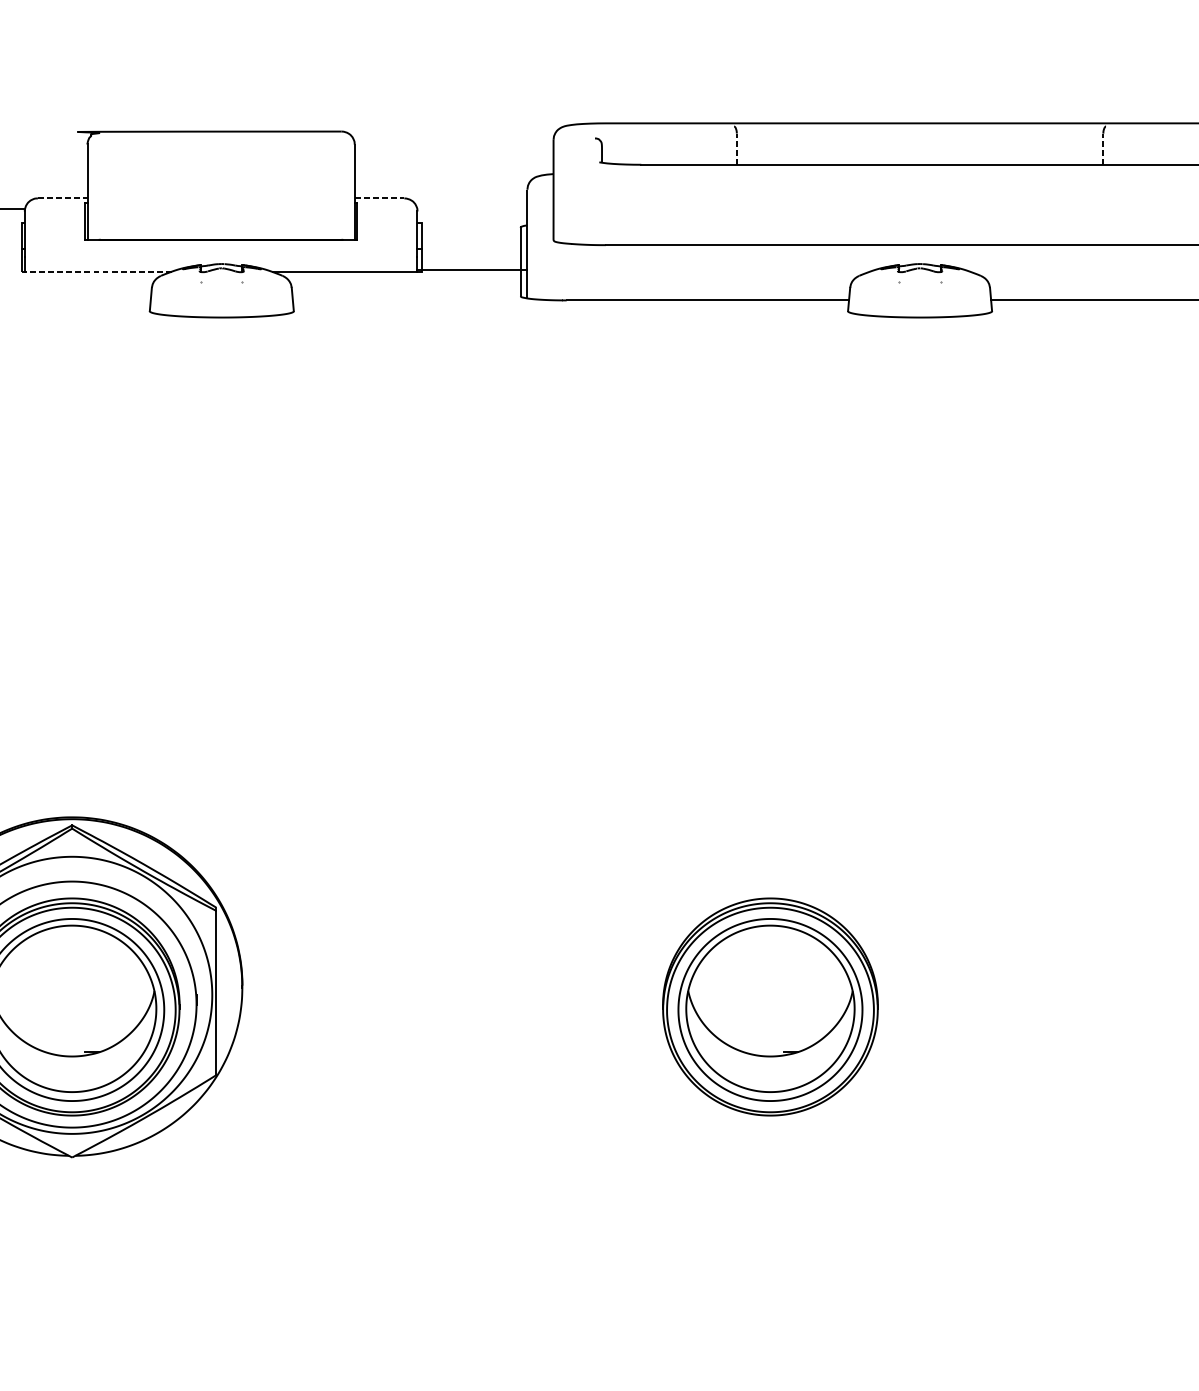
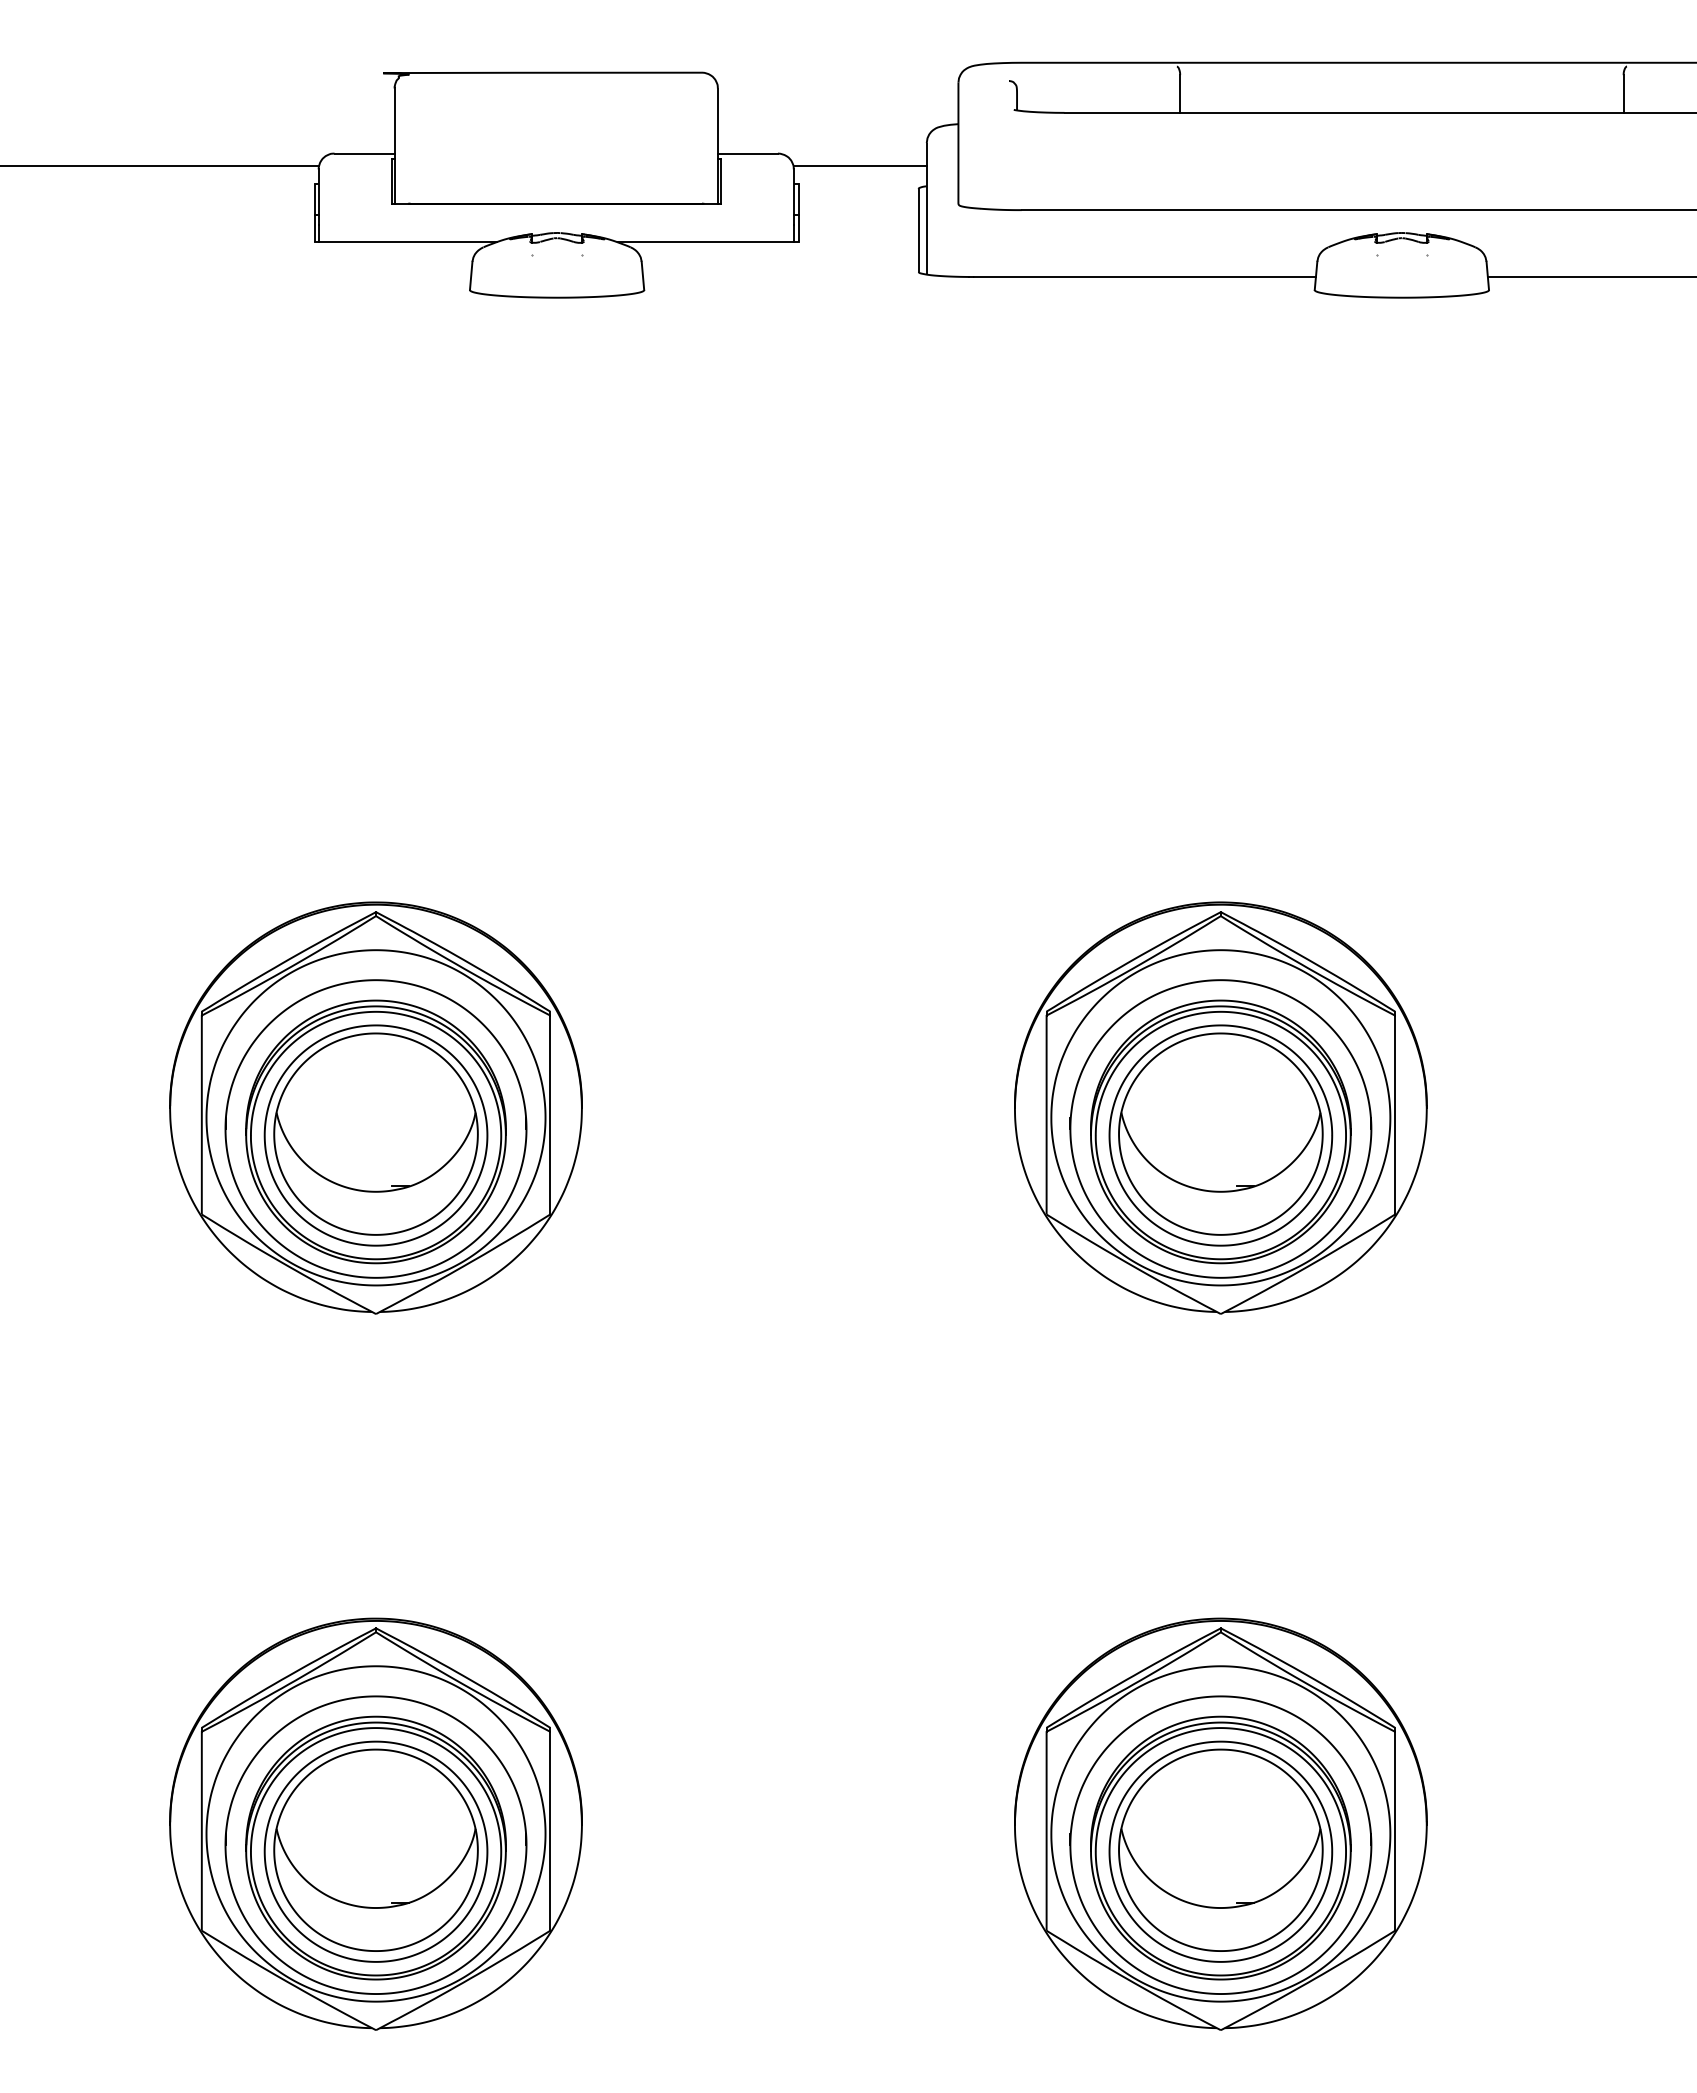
line: (737, 148) -> (1180, 93), dashed -> solid
line: (1103, 148) -> (1623, 93), dashed -> solid
line: (63, 198) -> (365, 153), dashed -> solid
line: (380, 198) -> (748, 153), dashed -> solid
line: (471, 270) -> (859, 166), moved
line: (96, 271) -> (405, 242), dashed -> solid
part: (770, 986) -> (1220, 1107), added

